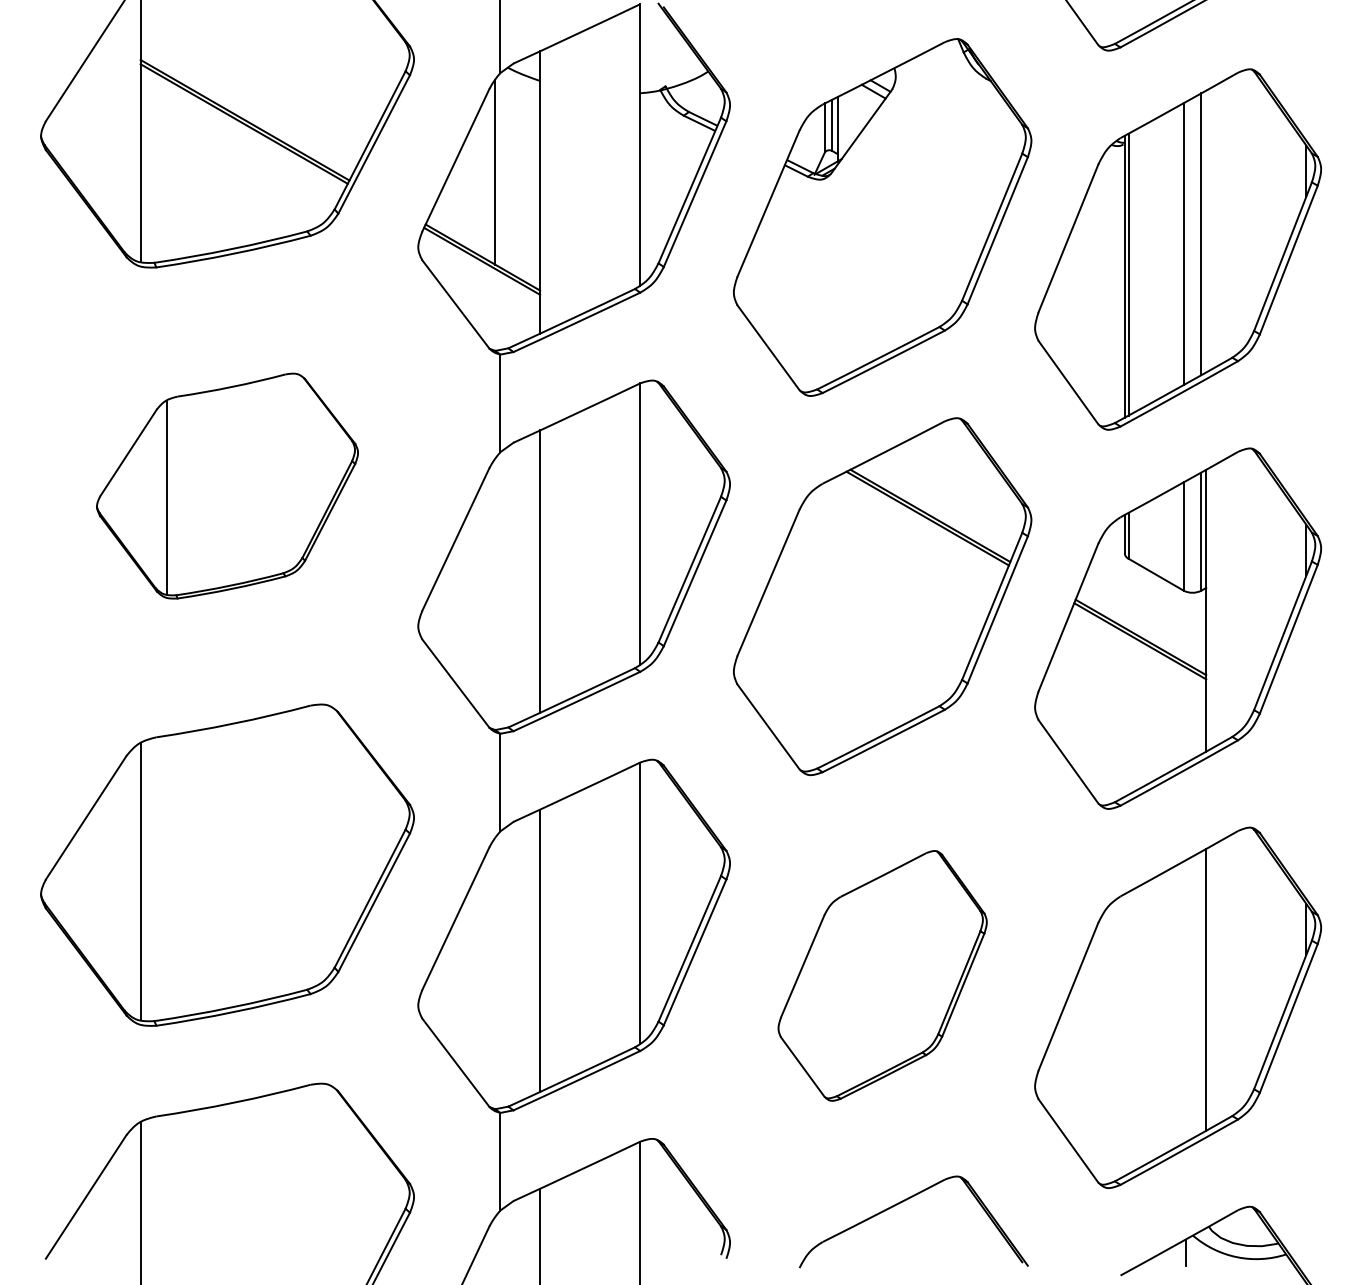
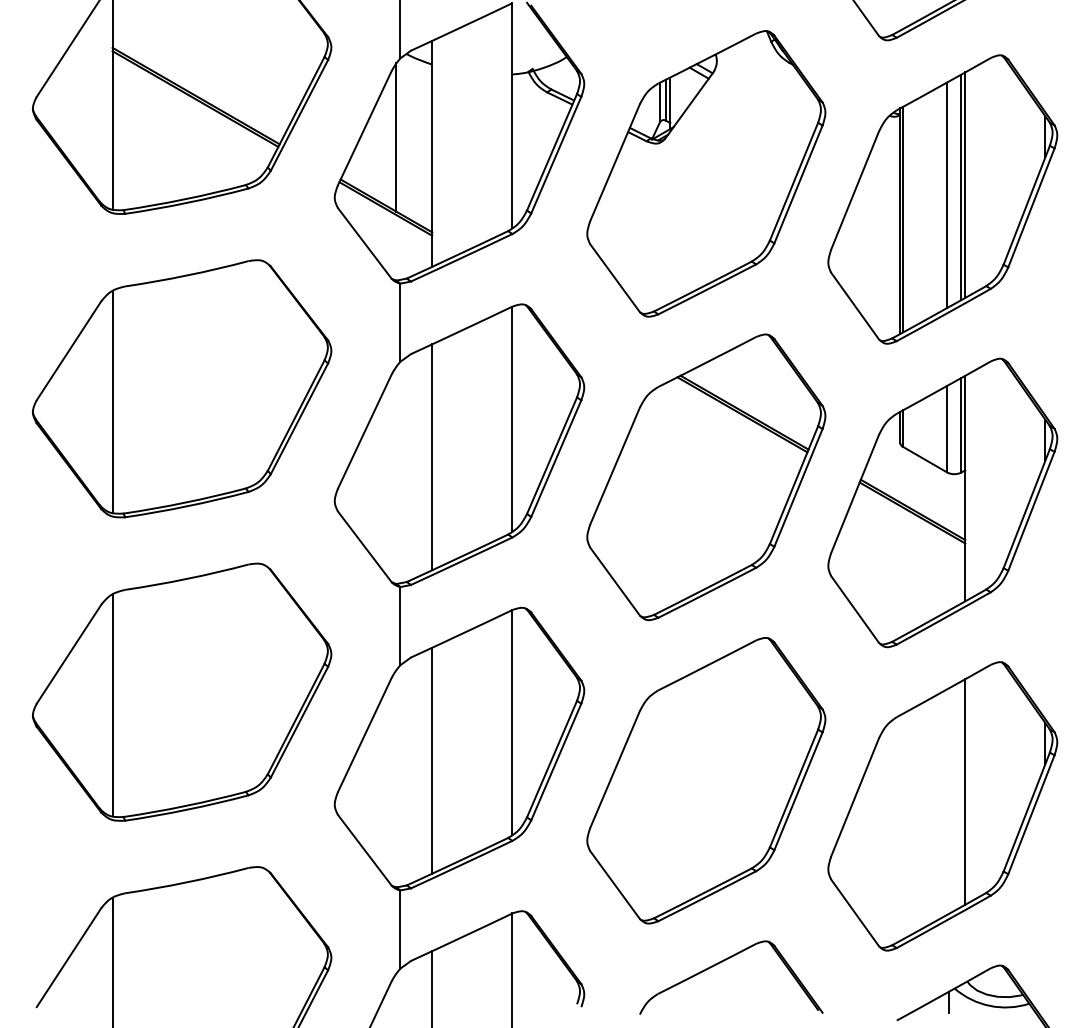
line: (1206, 230) -> (965, 184), added
part: (226, 485) -> (181, 388), size x1.43
part: (882, 975) -> (706, 780), size x1.43

